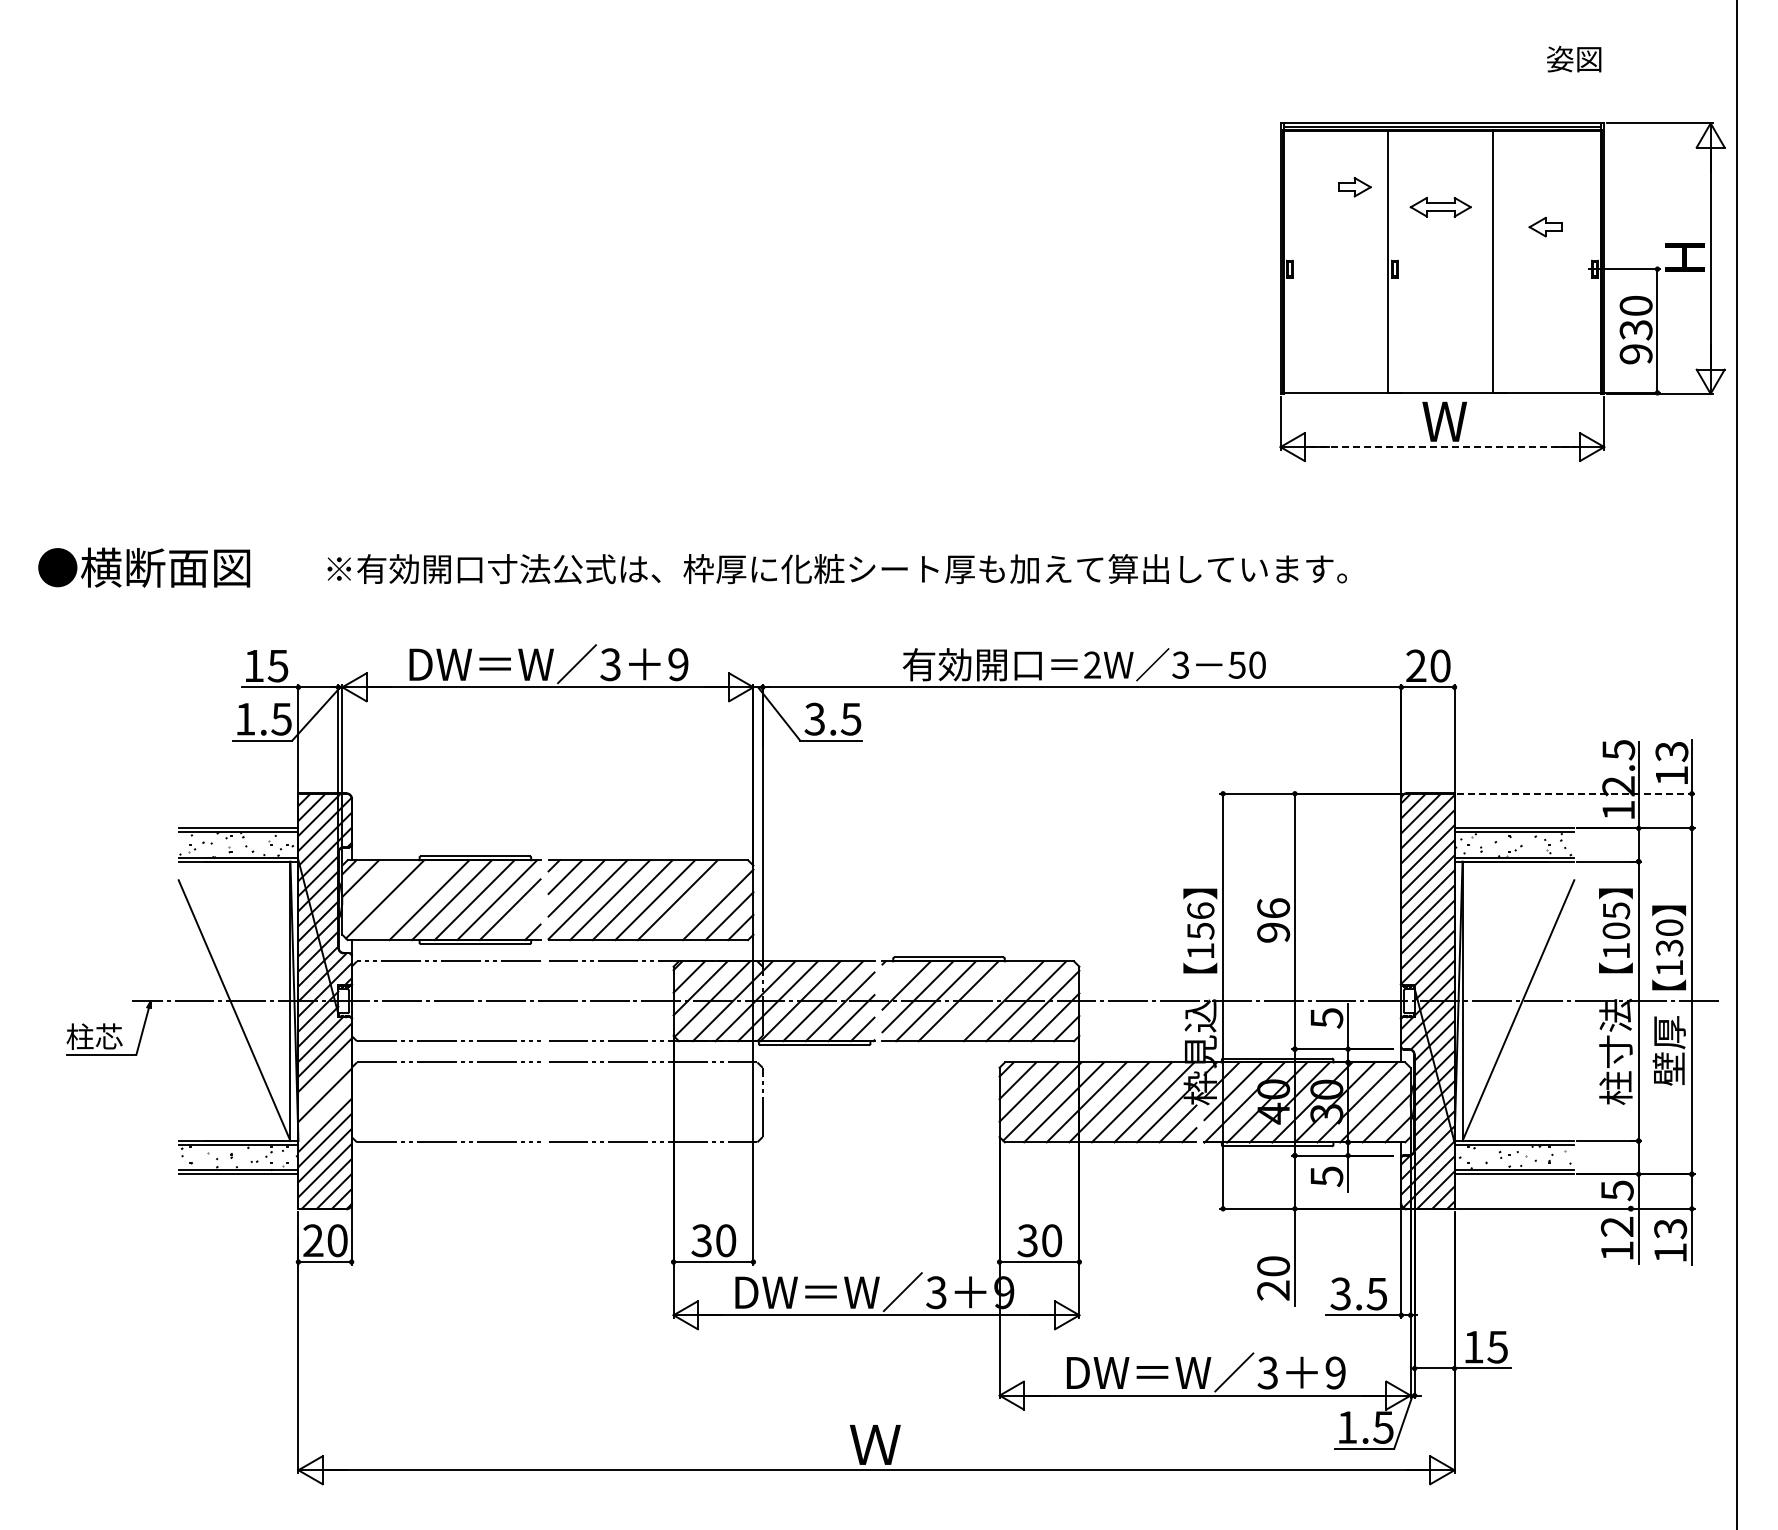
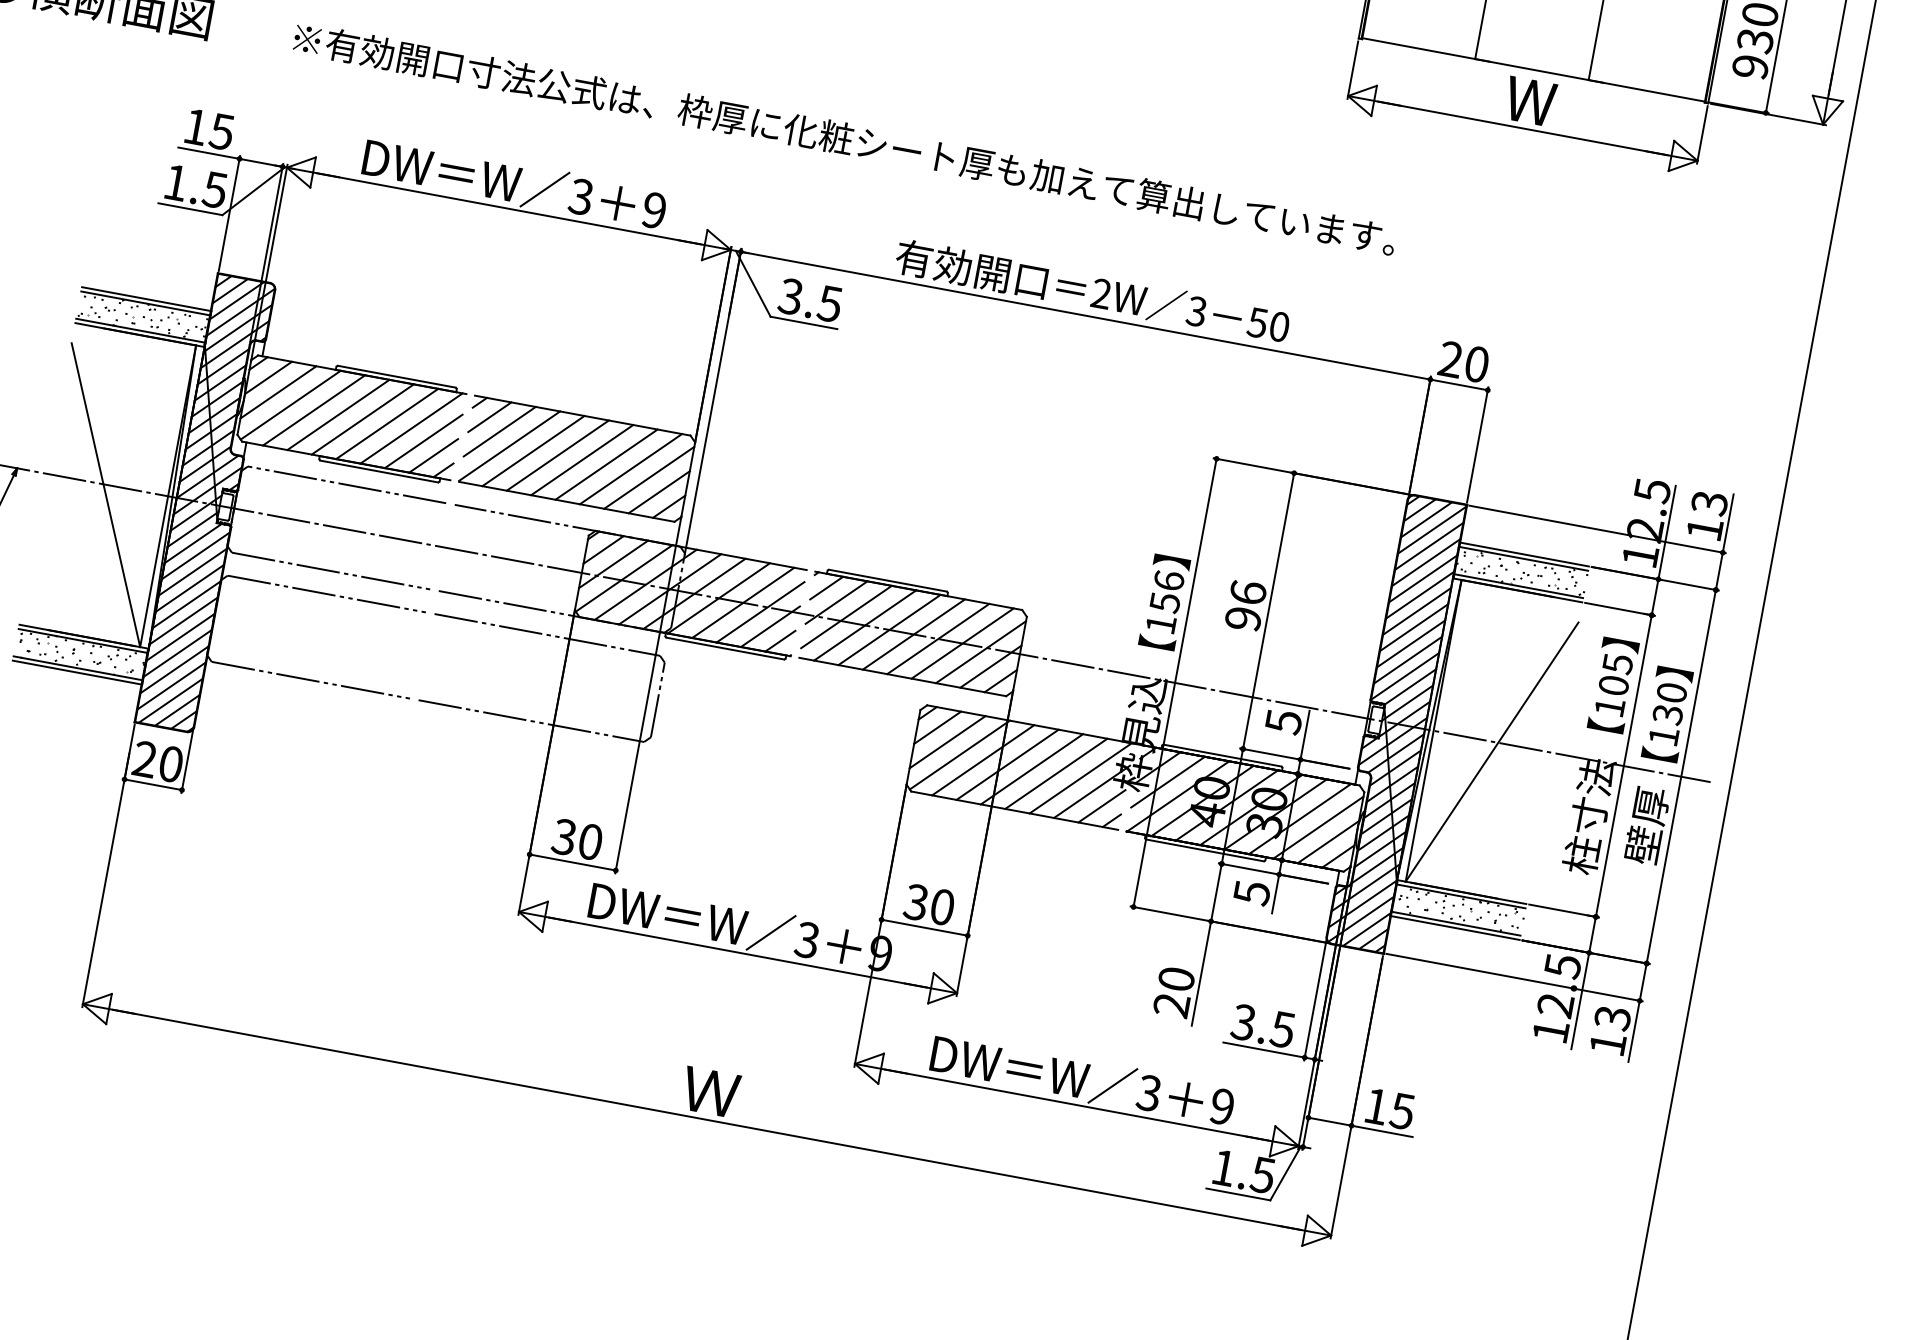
line: (1442, 447) -> (1522, 128), dashed -> solid
line: (1575, 793) -> (1597, 529), dashed -> solid
line: (371, 889) -> (278, 391), added
line: (406, 900) -> (313, 410), added
line: (700, 900) -> (631, 469), added
line: (521, 920) -> (433, 455), added
line: (895, 974) -> (826, 588), added
line: (981, 1001) -> (914, 634), added
line: (324, 1079) -> (189, 587), added
line: (324, 1110) -> (183, 621), added

